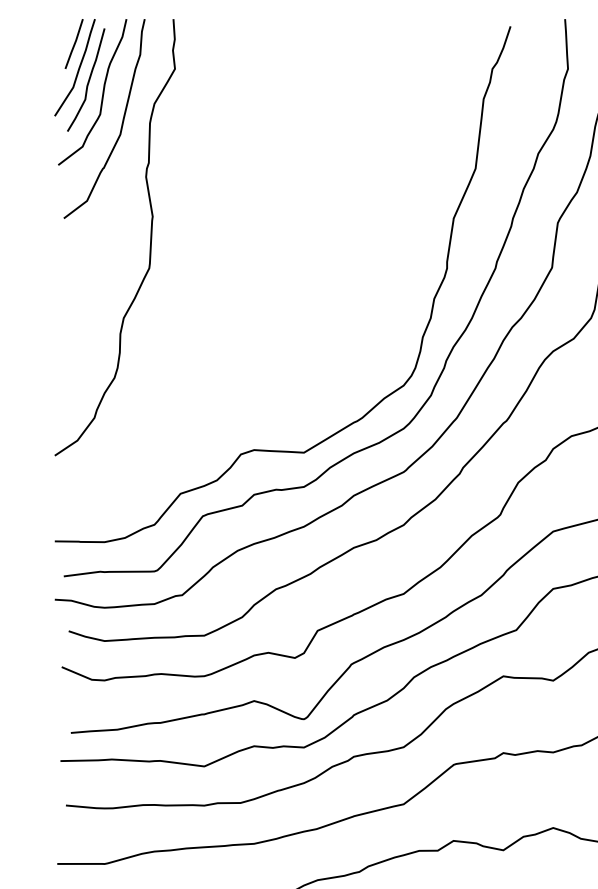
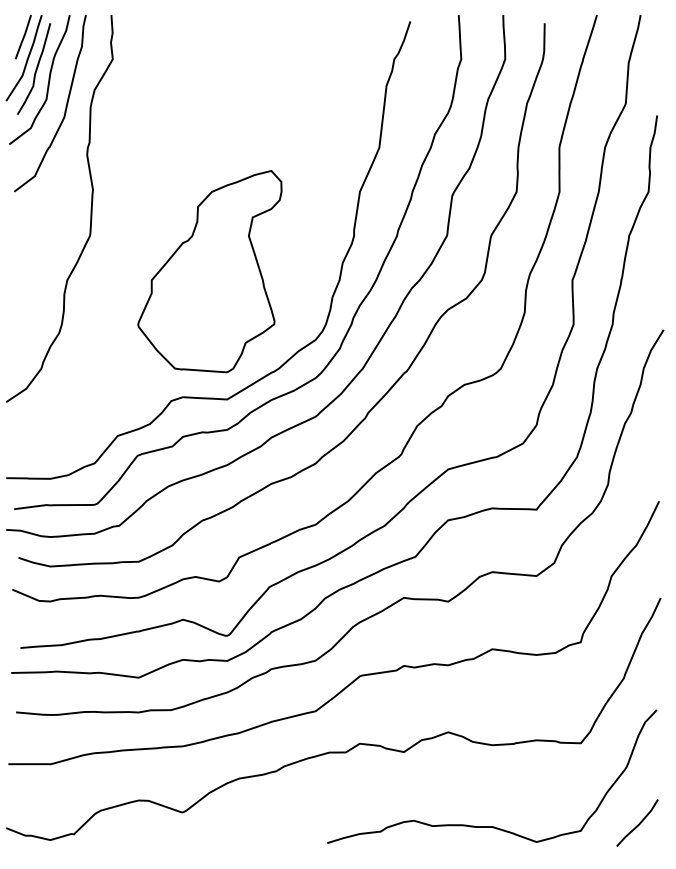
part: (284, 308) -> (209, 271), added

